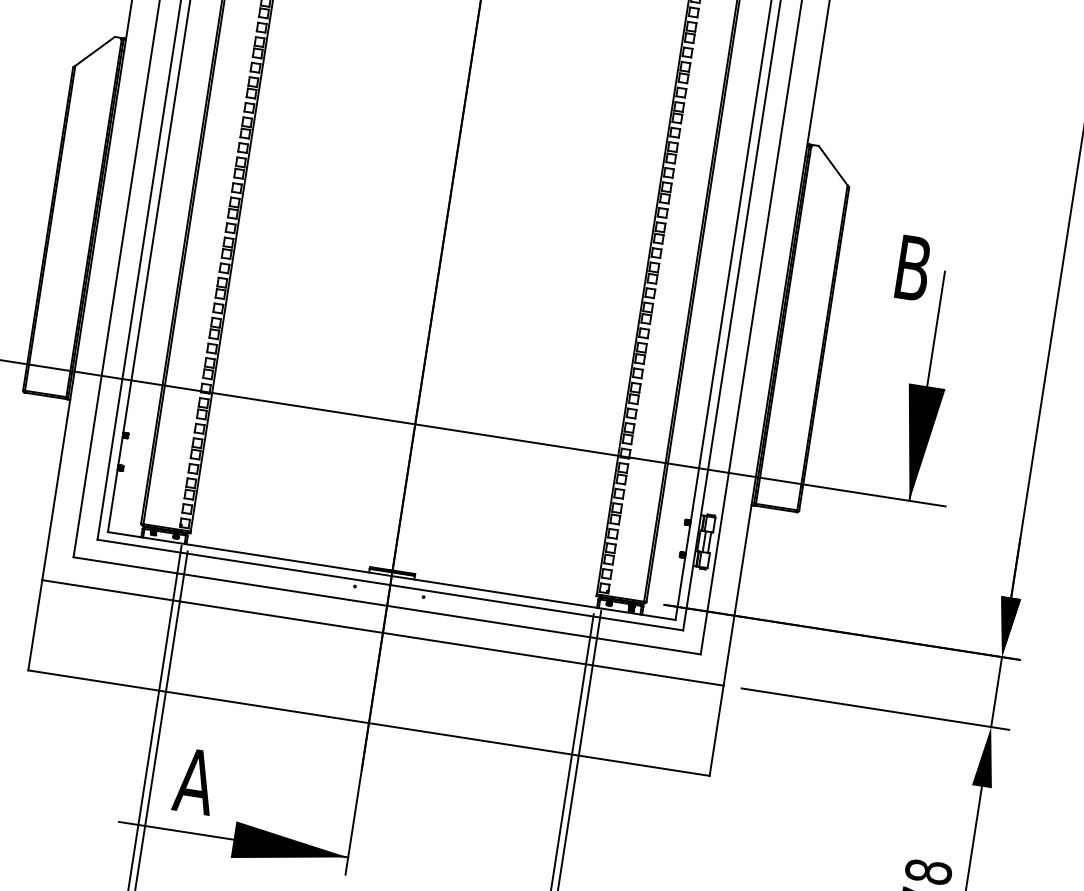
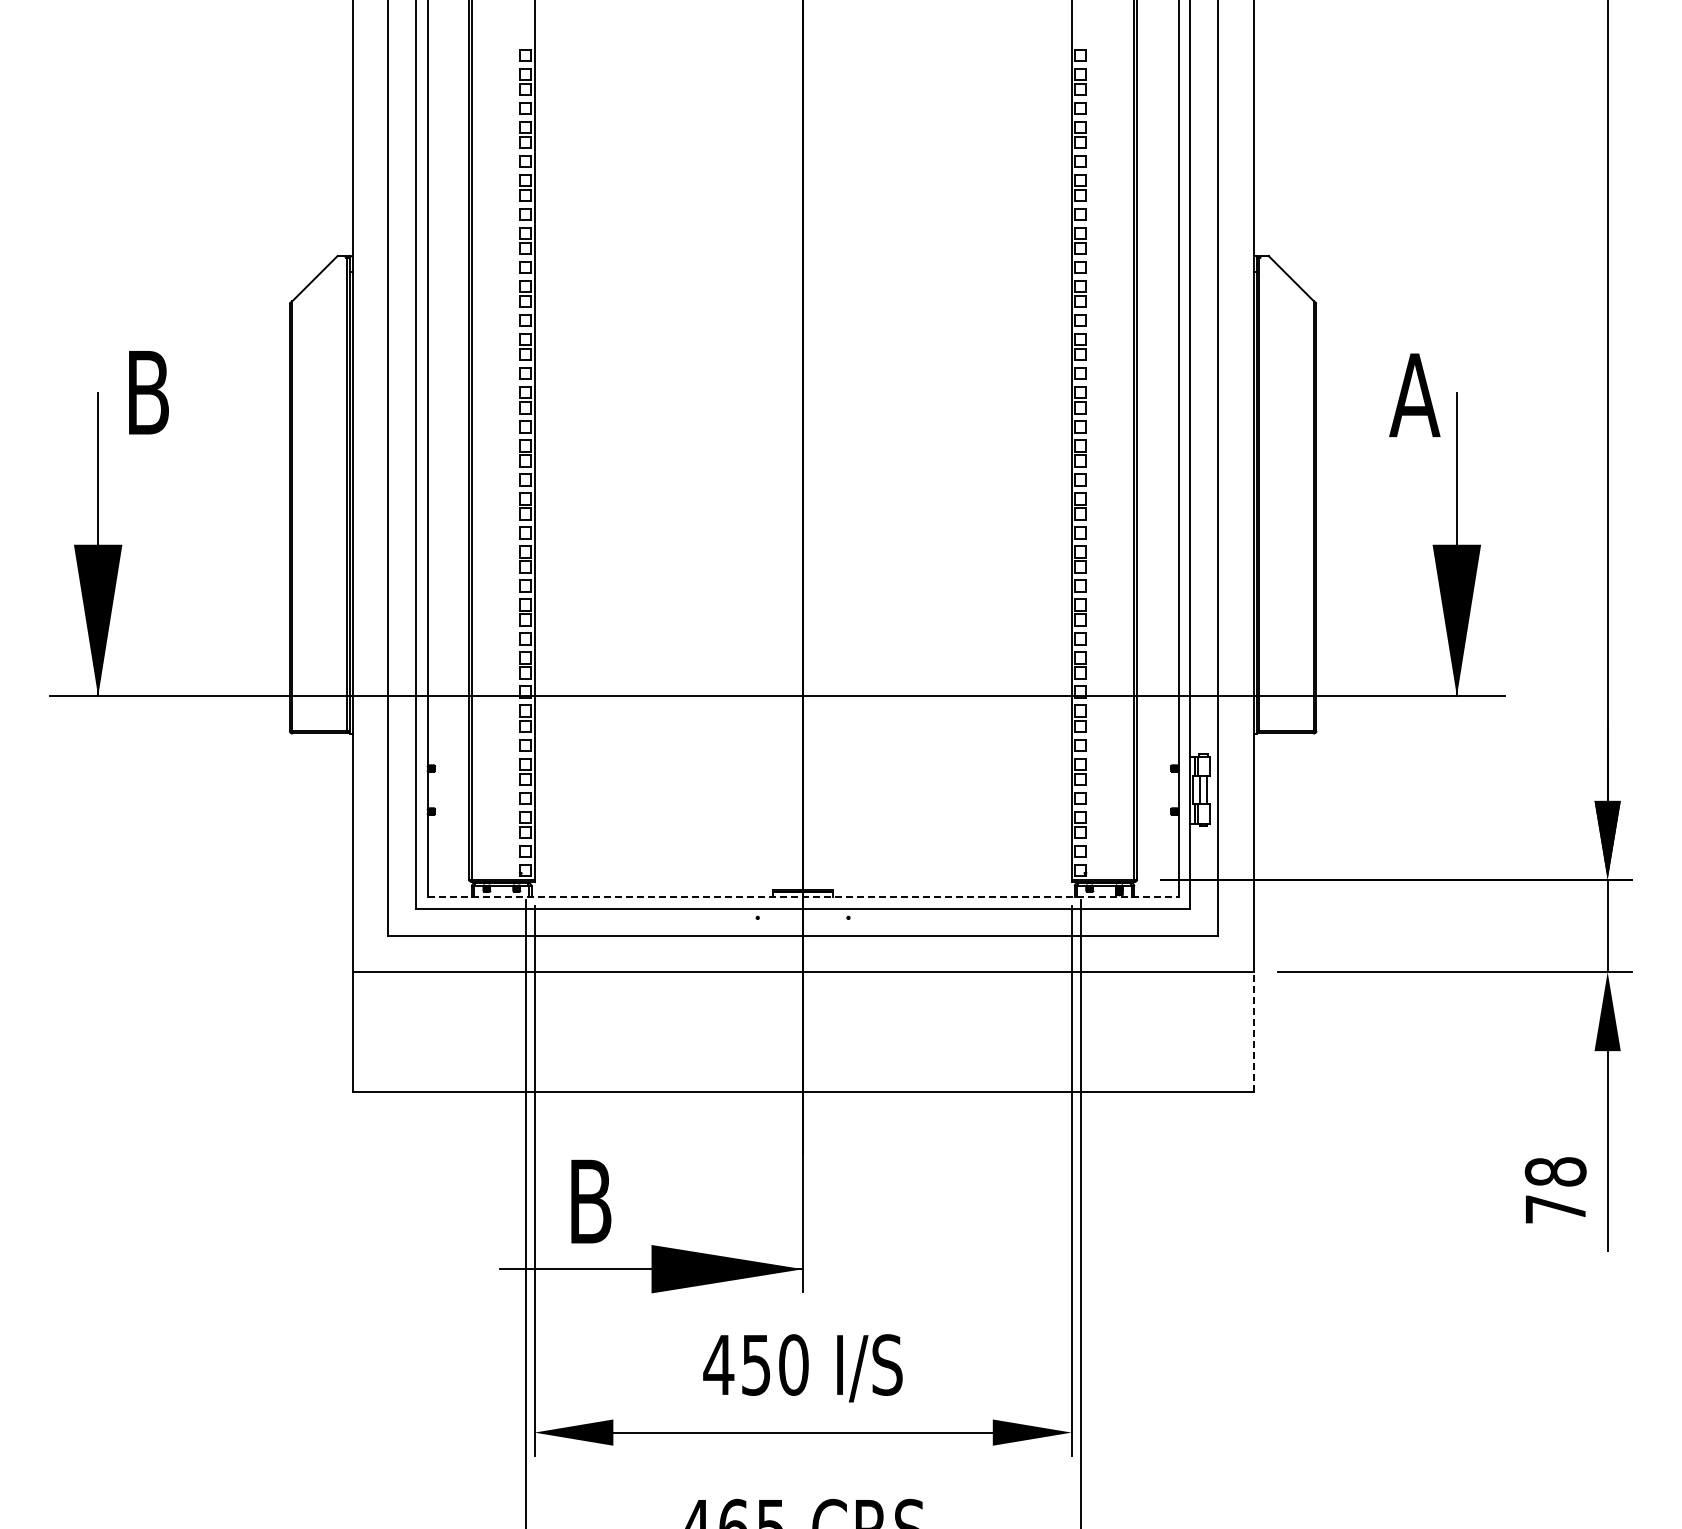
text: (912, 268) -> (1414, 395), B -> A
line: (391, 576) -> (803, 897), solid -> dashed
line: (716, 730) -> (1253, 1031), solid -> dashed
text: (194, 781) -> (589, 1201), A -> B

